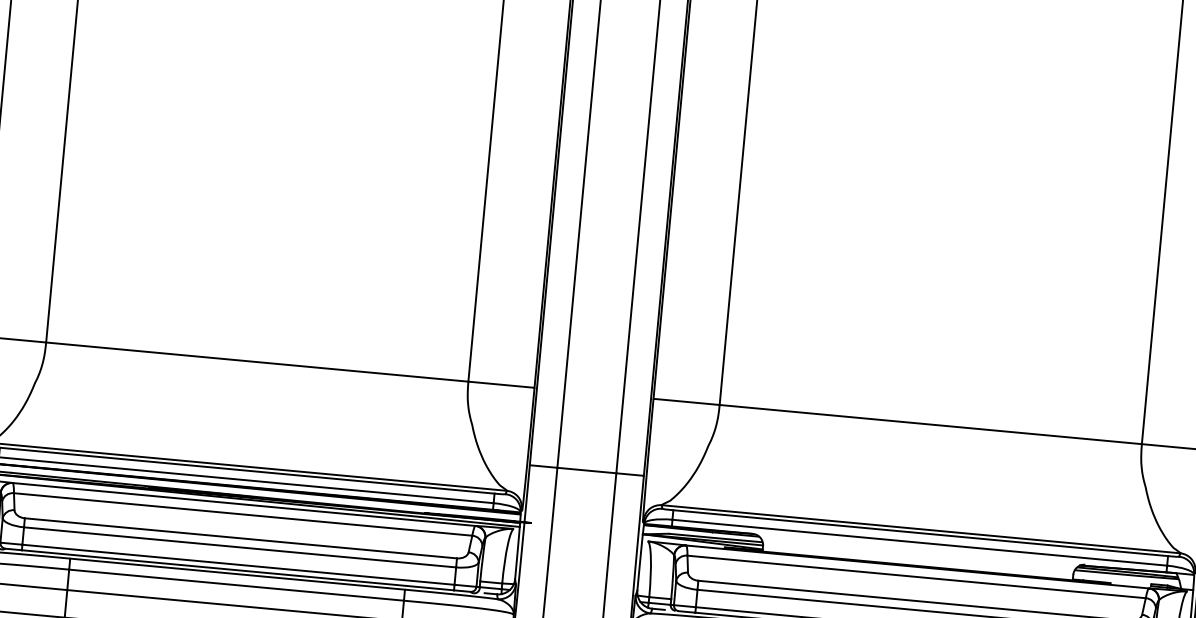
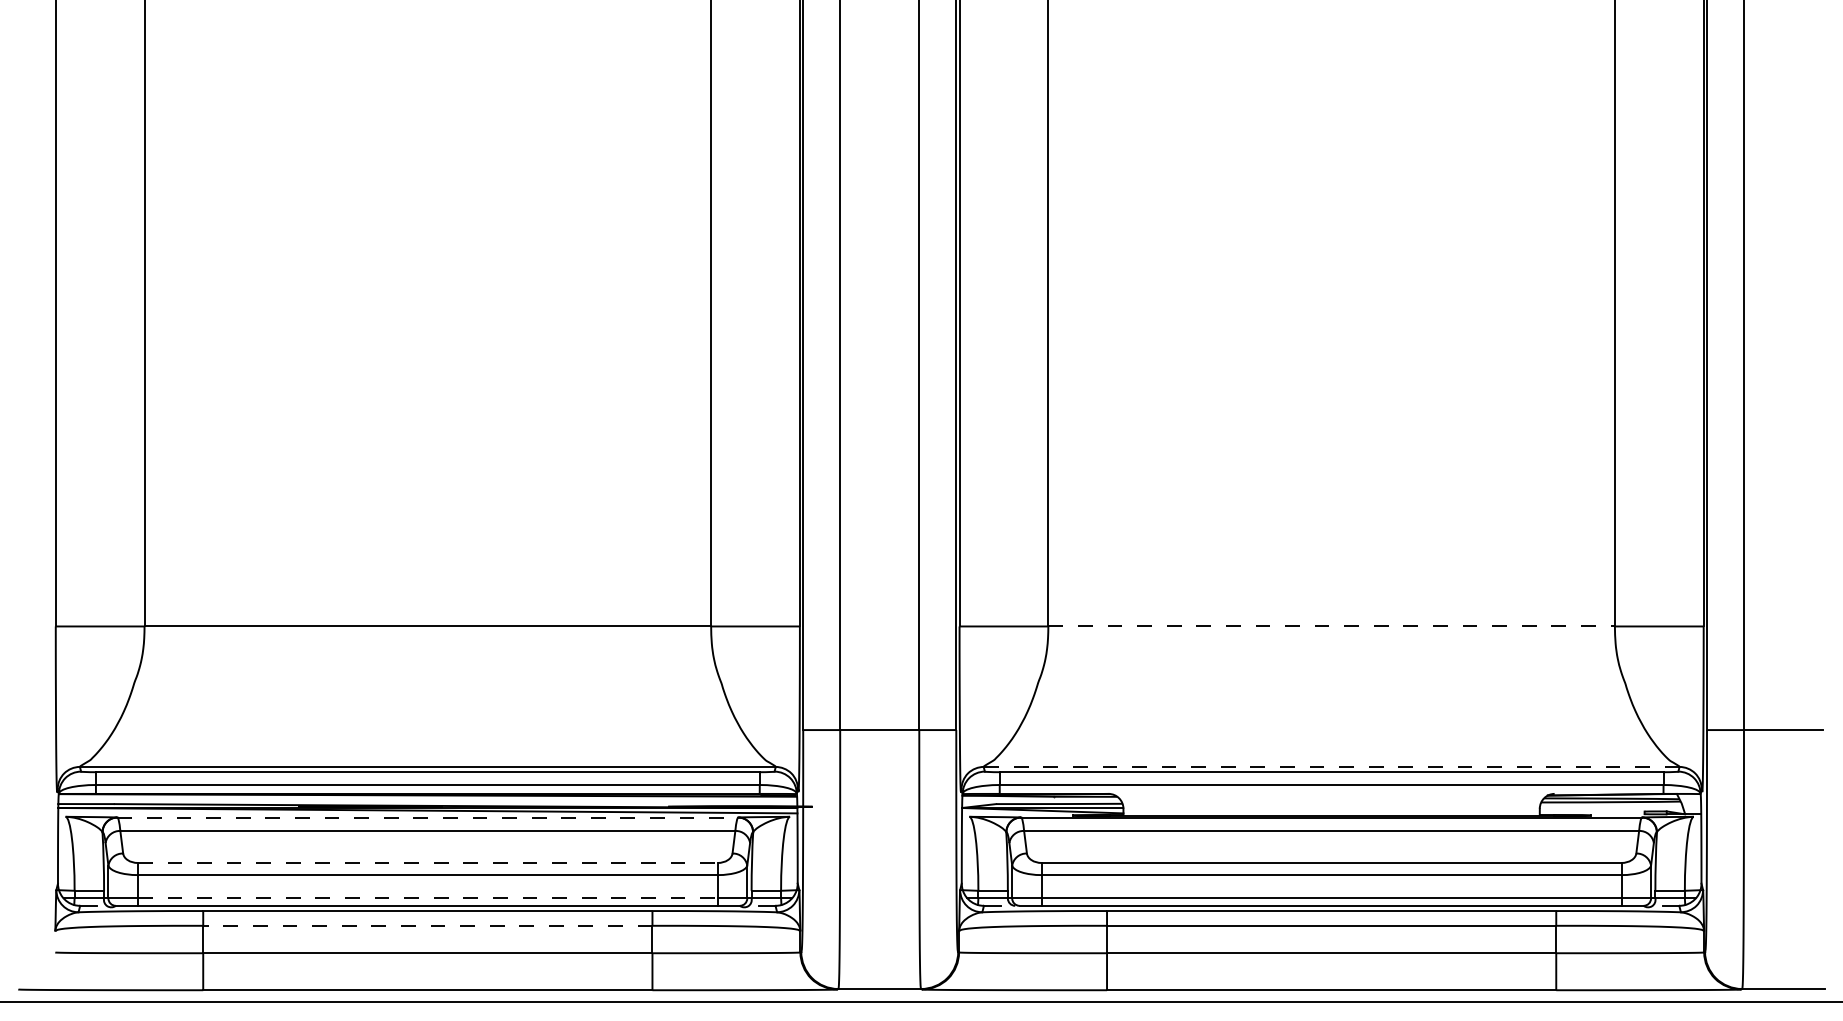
line: (931, 424) -> (1332, 626), solid -> dashed
line: (244, 504) -> (428, 817), solid -> dashed
line: (921, 528) -> (1331, 766), solid -> dashed
line: (240, 537) -> (427, 862), solid -> dashed
line: (238, 564) -> (427, 898), solid -> dashed
line: (236, 584) -> (427, 925), solid -> dashed

